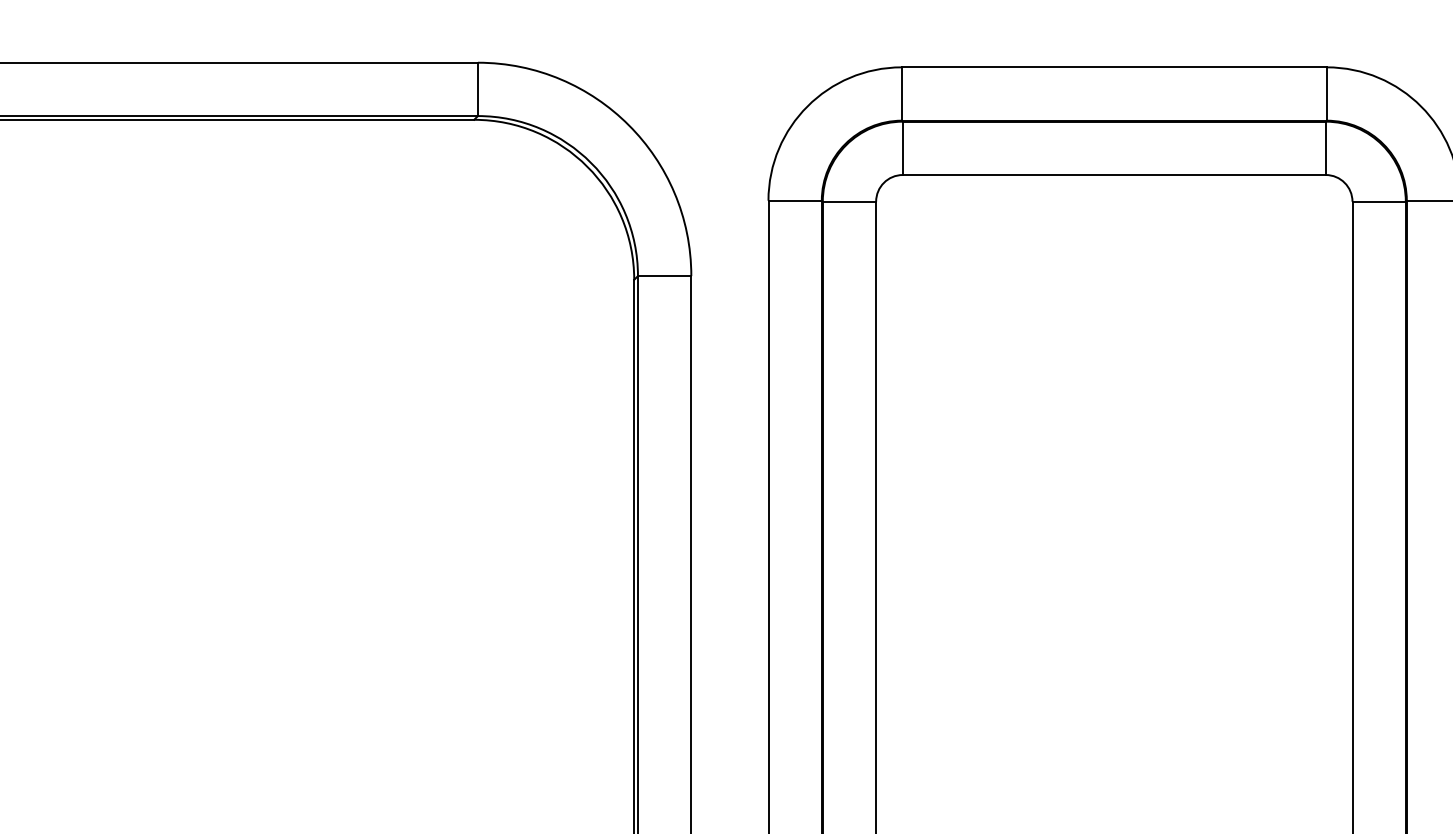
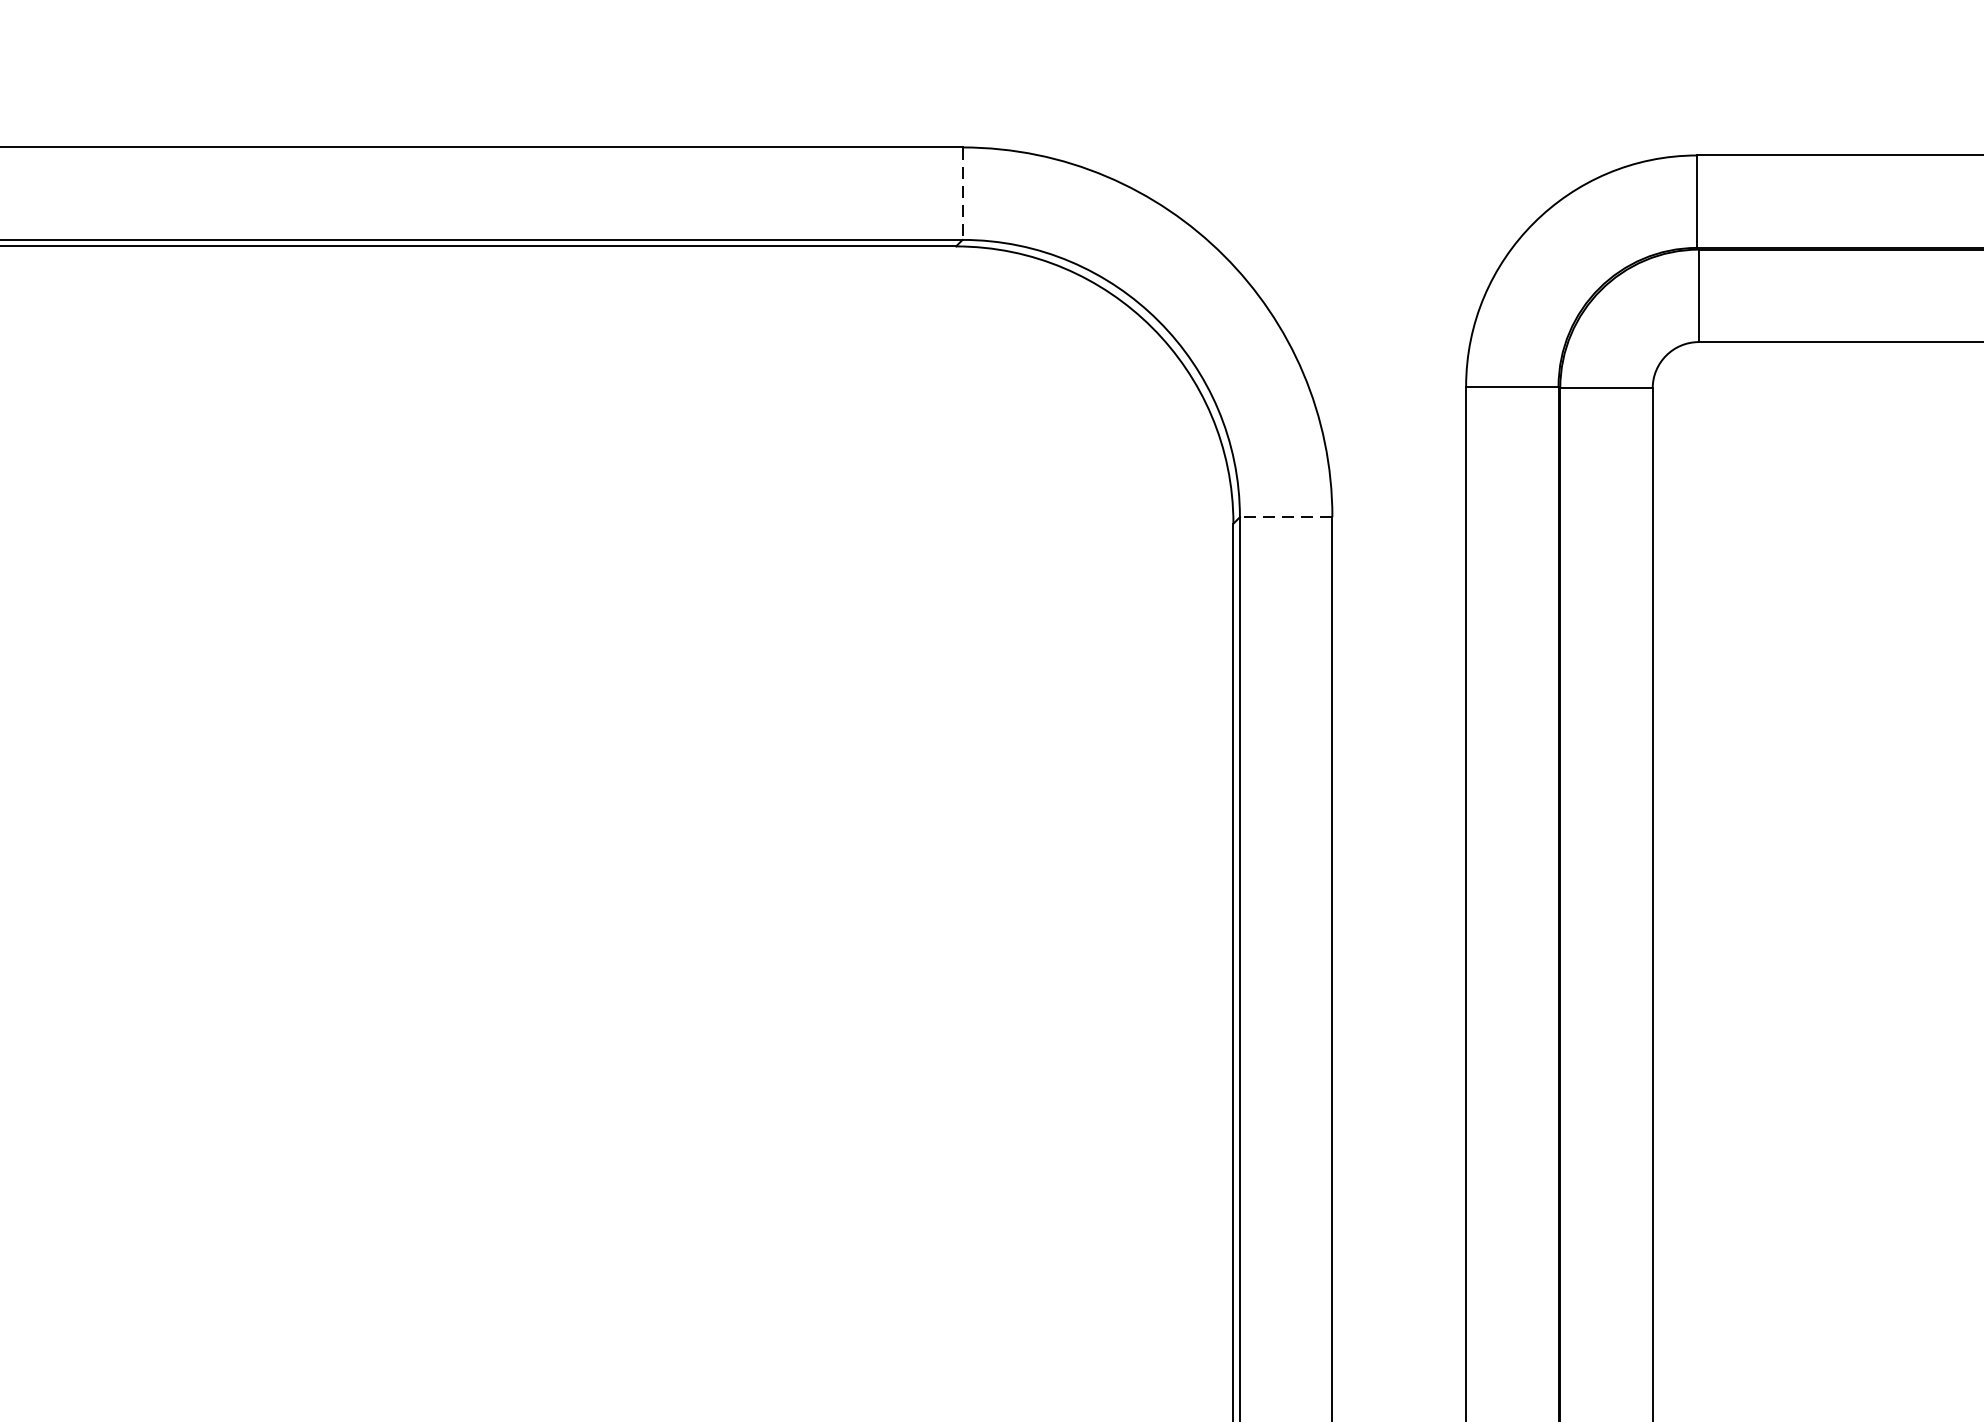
line: (477, 89) -> (961, 193), solid -> dashed
line: (664, 276) -> (1285, 517), solid -> dashed

